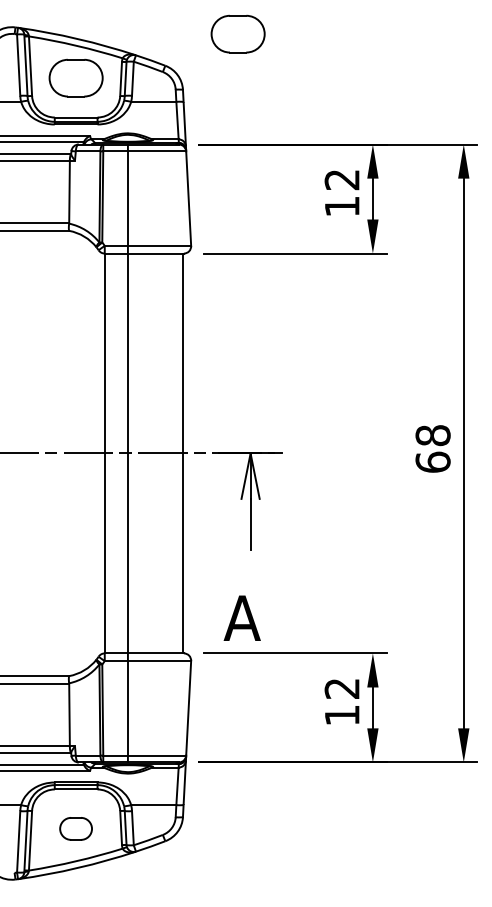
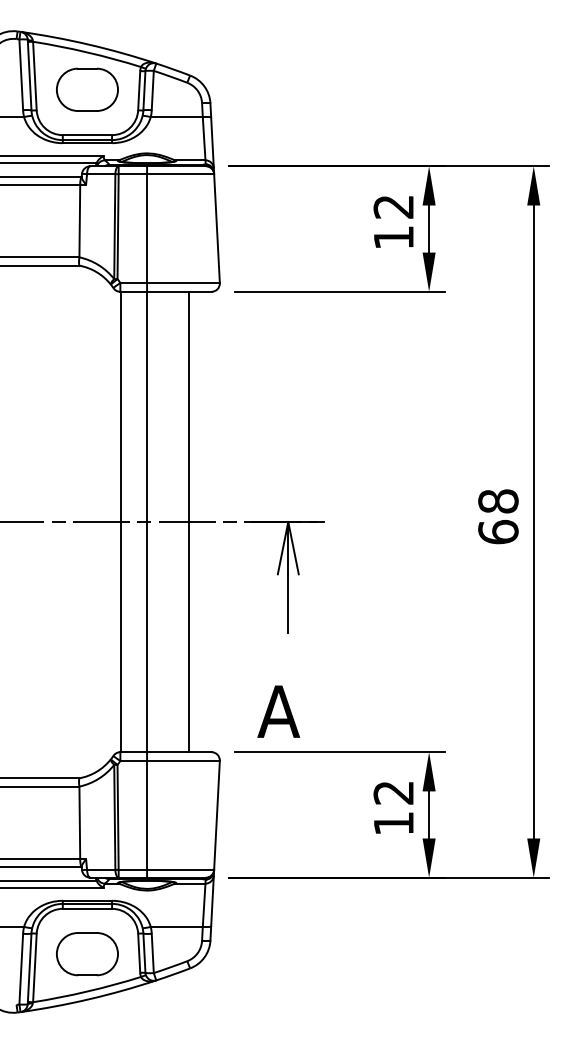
part: (237, 33) -> (273, 38), removed
line: (183, 453) -> (189, 522), moved
part: (75, 828) -> (86, 953), size x1.67

